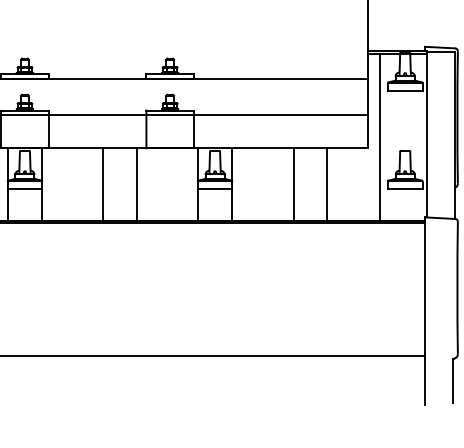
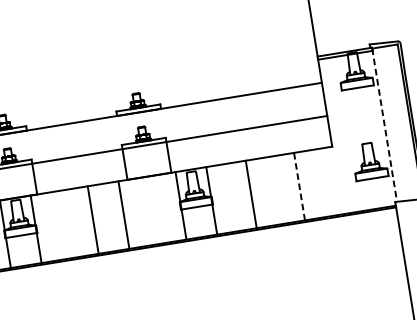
line: (427, 134) -> (385, 125), solid -> dashed
line: (380, 137) -> (342, 134), removed
line: (293, 184) -> (251, 194), moved
line: (326, 184) -> (299, 186), solid -> dashed

